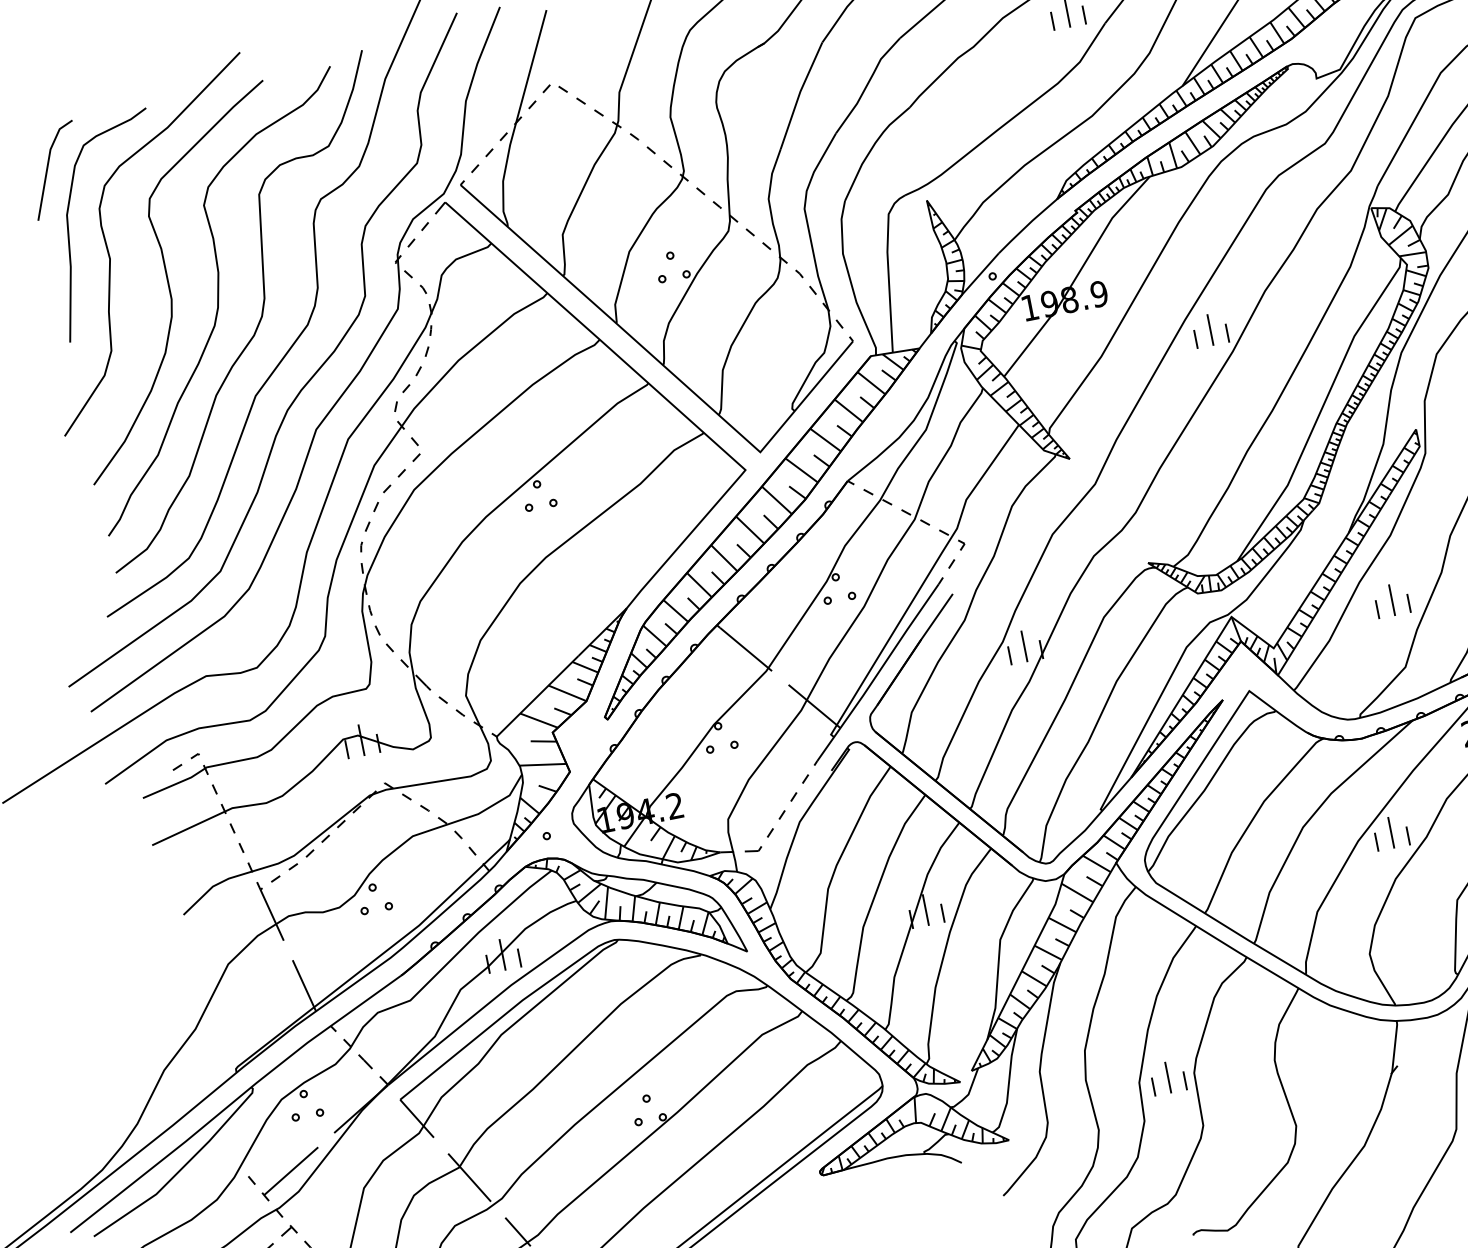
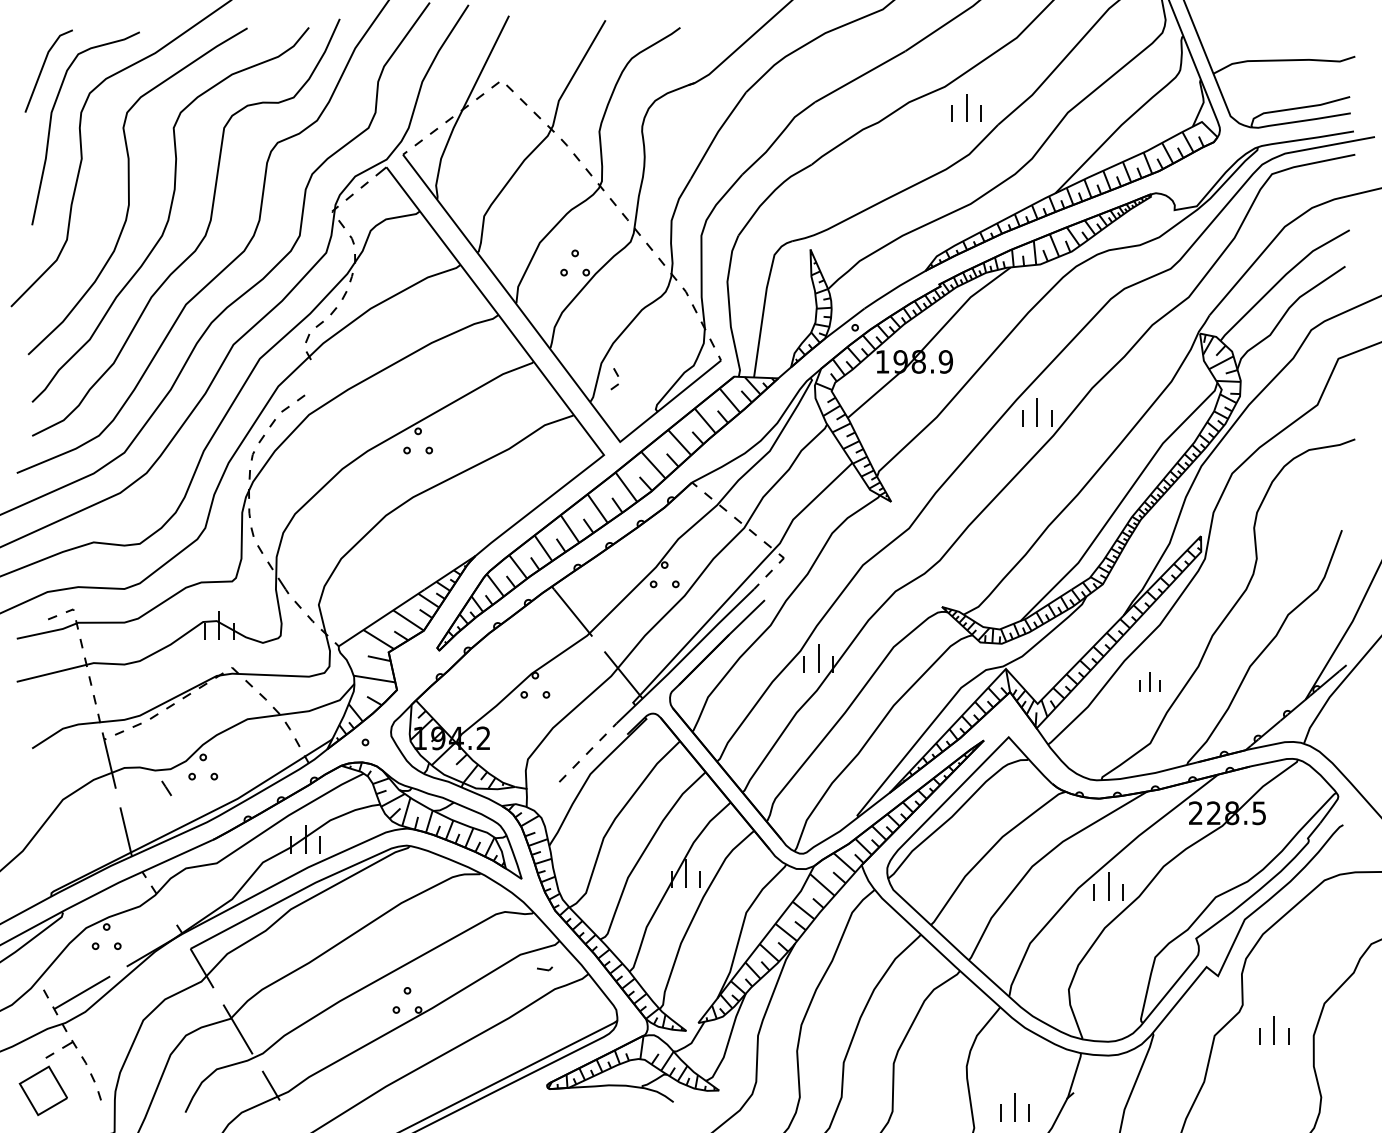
part: (414, 449) -> (614, 379), moved
part: (1392, 600) -> (1150, 682), size x0.7
part: (754, 849) -> (545, 968), moved
line: (365, 1061) -> (166, 788), moved
part: (1167, 1078) -> (1014, 1107), moved

